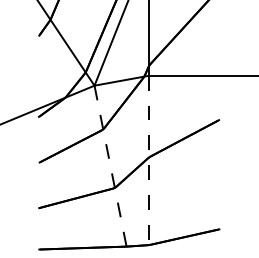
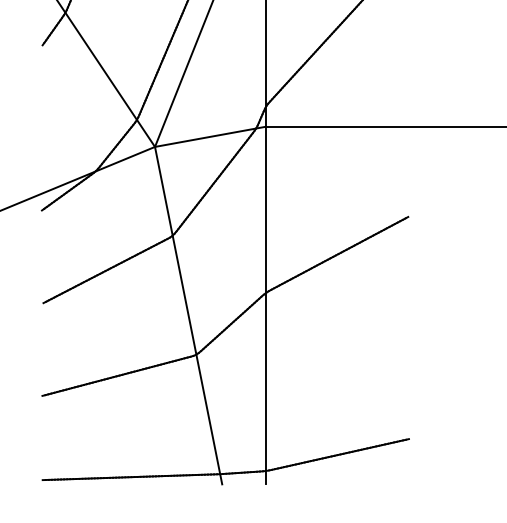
line: (149, 163) -> (266, 305), dashed -> solid
line: (111, 168) -> (189, 315), dashed -> solid

